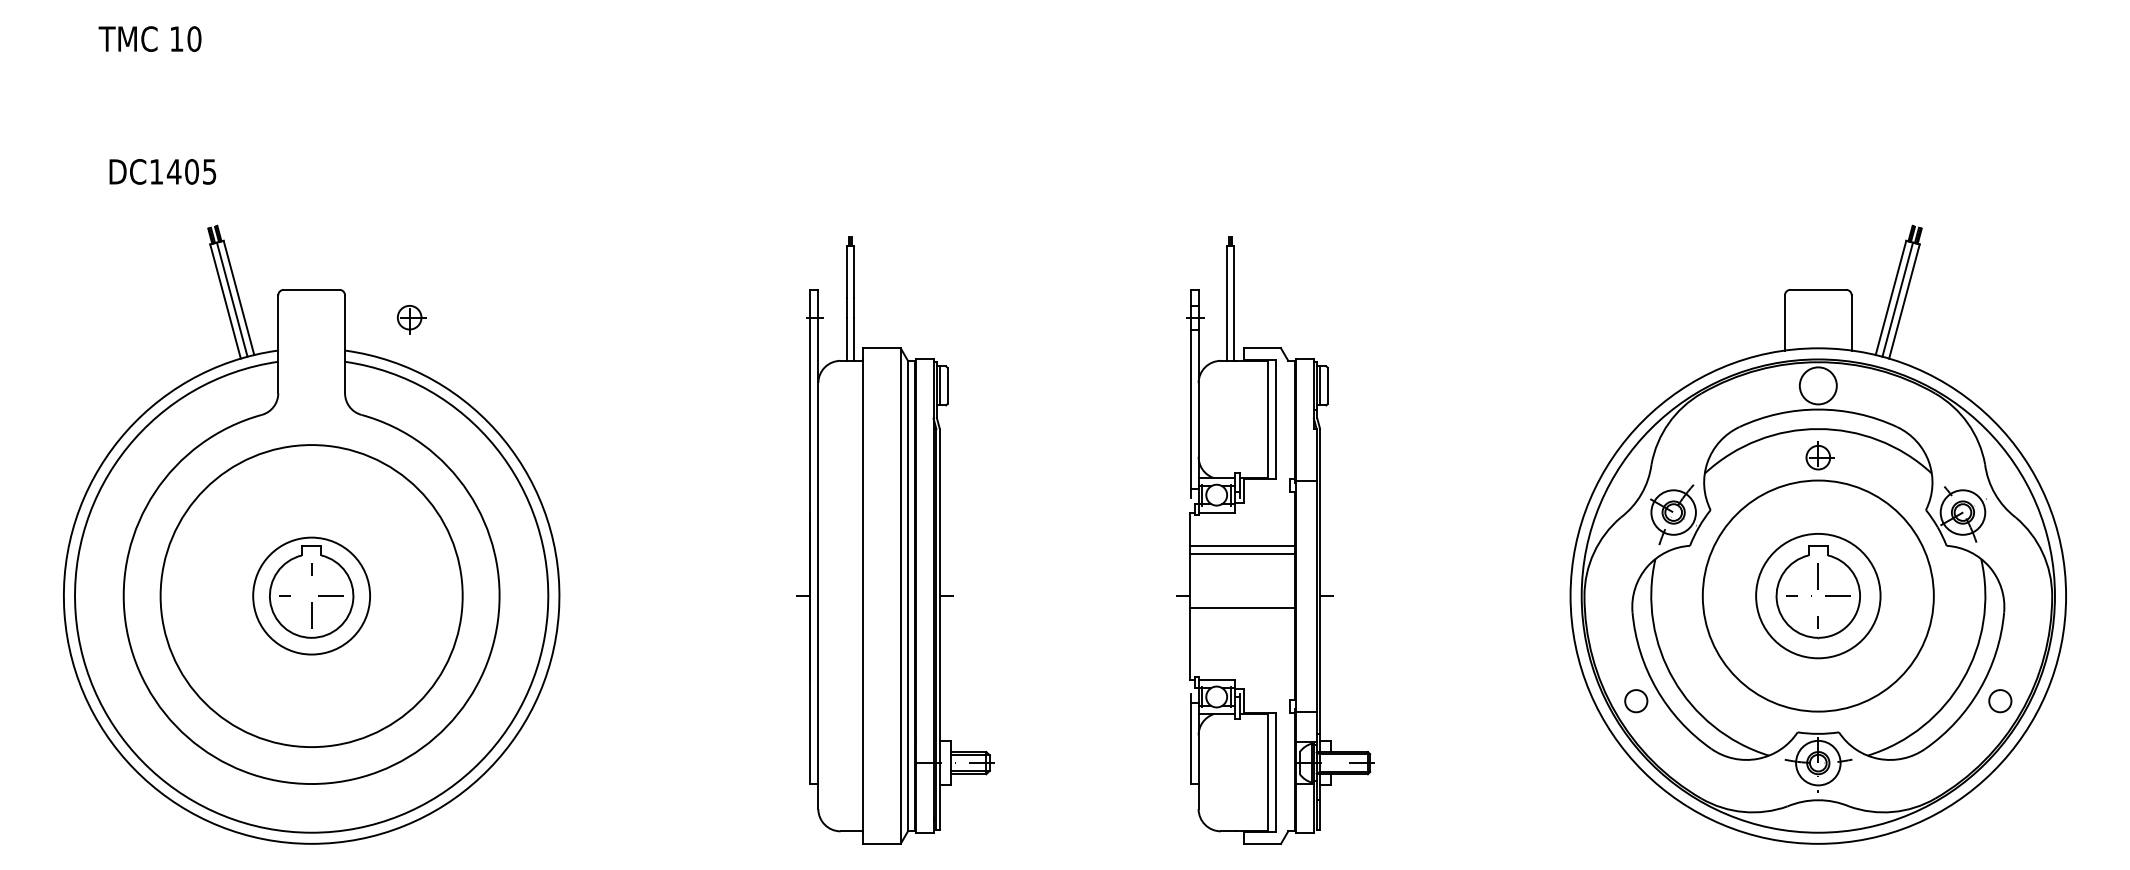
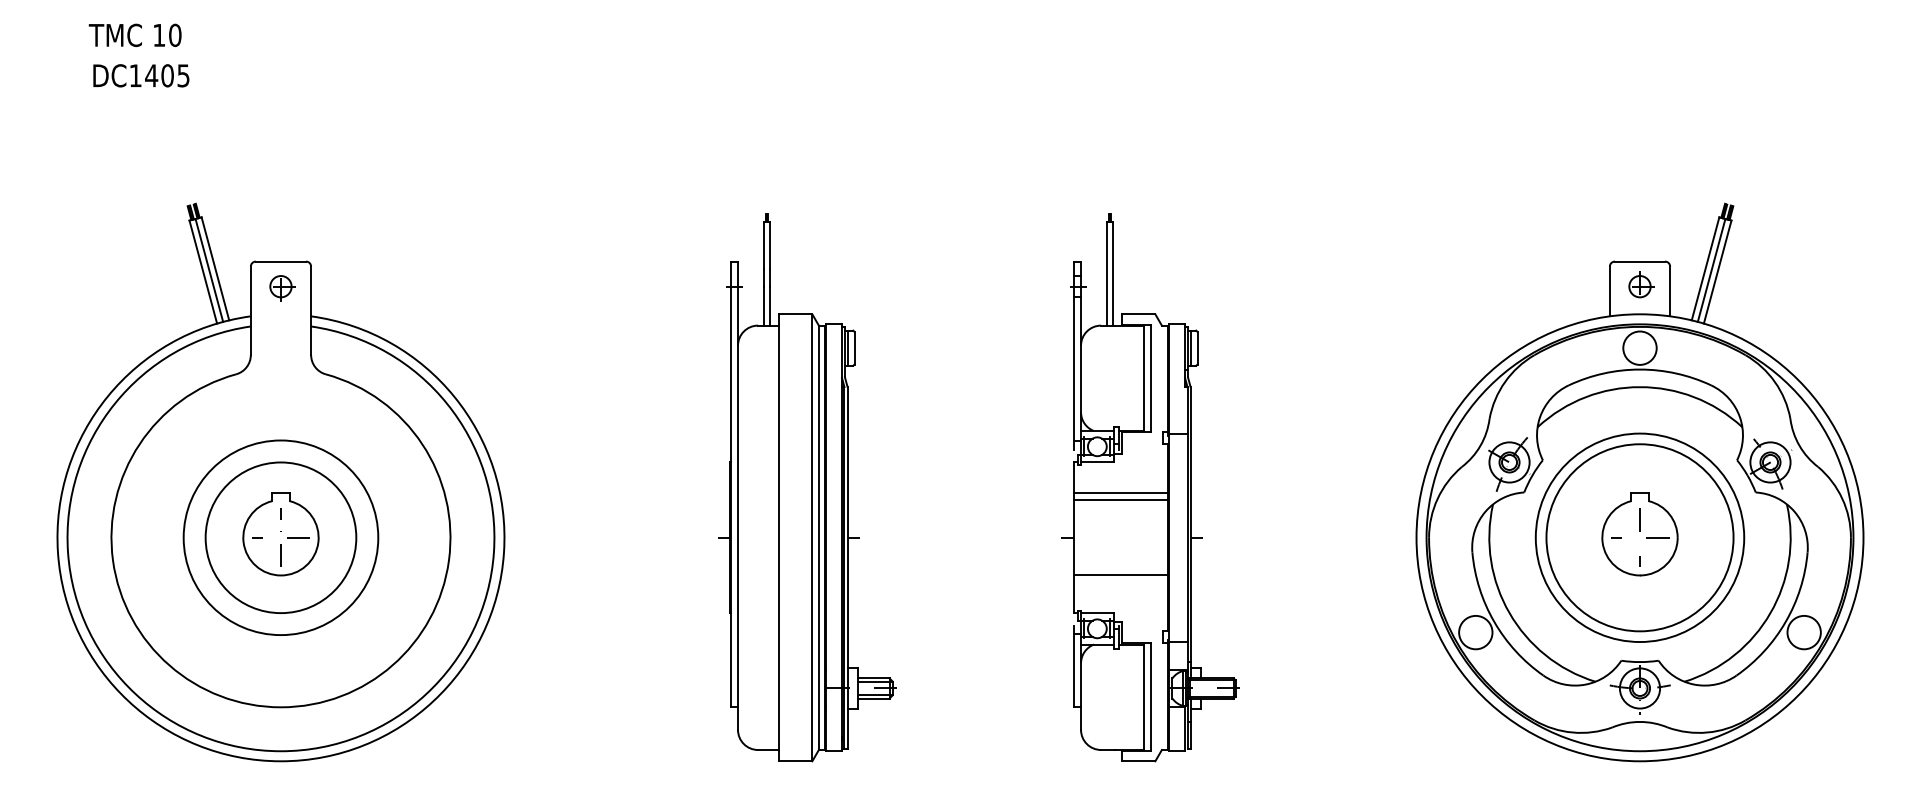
text: (162, 171) -> (141, 75), moved
part: (411, 319) -> (282, 288), moved
part: (1819, 455) -> (1641, 284), moved
circle: (311, 595) -> (280, 537), size x0.71
circle: (311, 595) -> (280, 537), size x1.43
circle: (1818, 595) -> (1640, 537), size x1.67
line: (1242, 607) -> (1120, 575), moved
circle: (1635, 700) -> (1475, 631), size x1.67
circle: (1999, 700) -> (1803, 631), size x1.67

